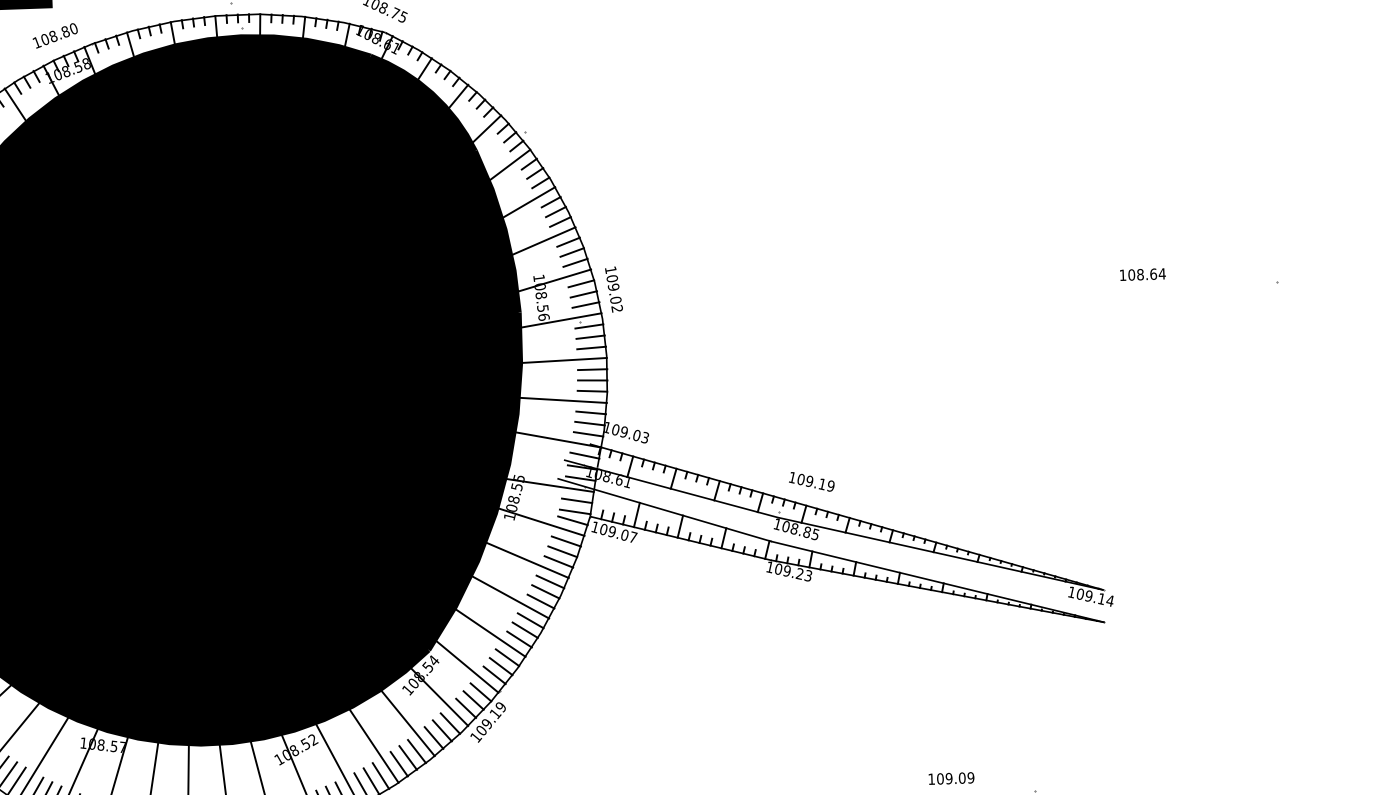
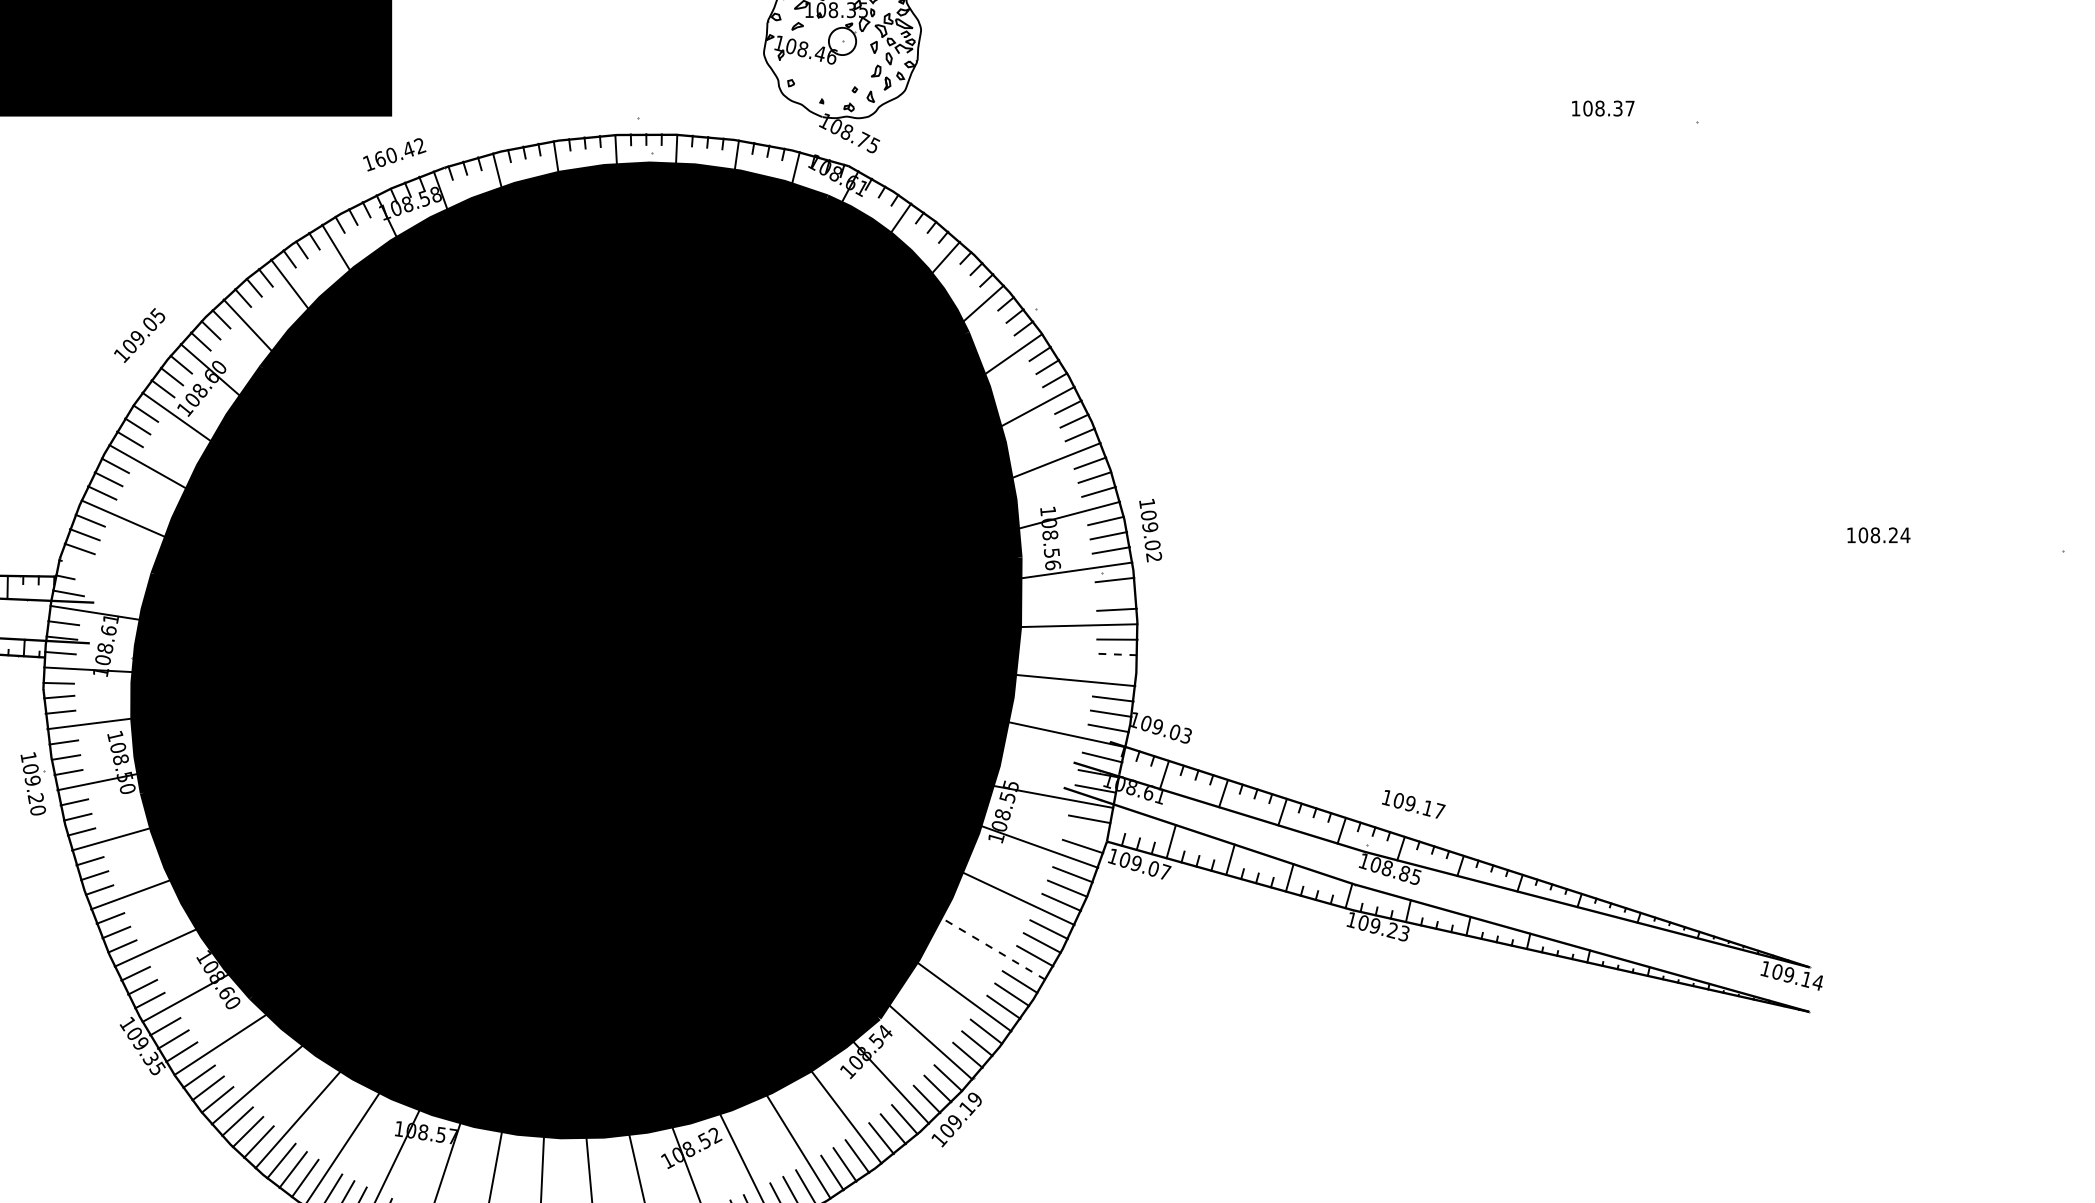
text: (59, 34) -> (400, 152), 108.80 -> 160.42
text: (1153, 274) -> (1893, 535), 108.64 -> 108.24
line: (590, 336) -> (1115, 594), removed
line: (592, 380) -> (1116, 654), solid -> dashed
line: (592, 391) -> (1115, 669), removed
text: (830, 485) -> (1439, 810), 109.19 -> 109.17
line: (575, 511) -> (1086, 834), removed
line: (509, 597) -> (992, 948), solid -> dashed

